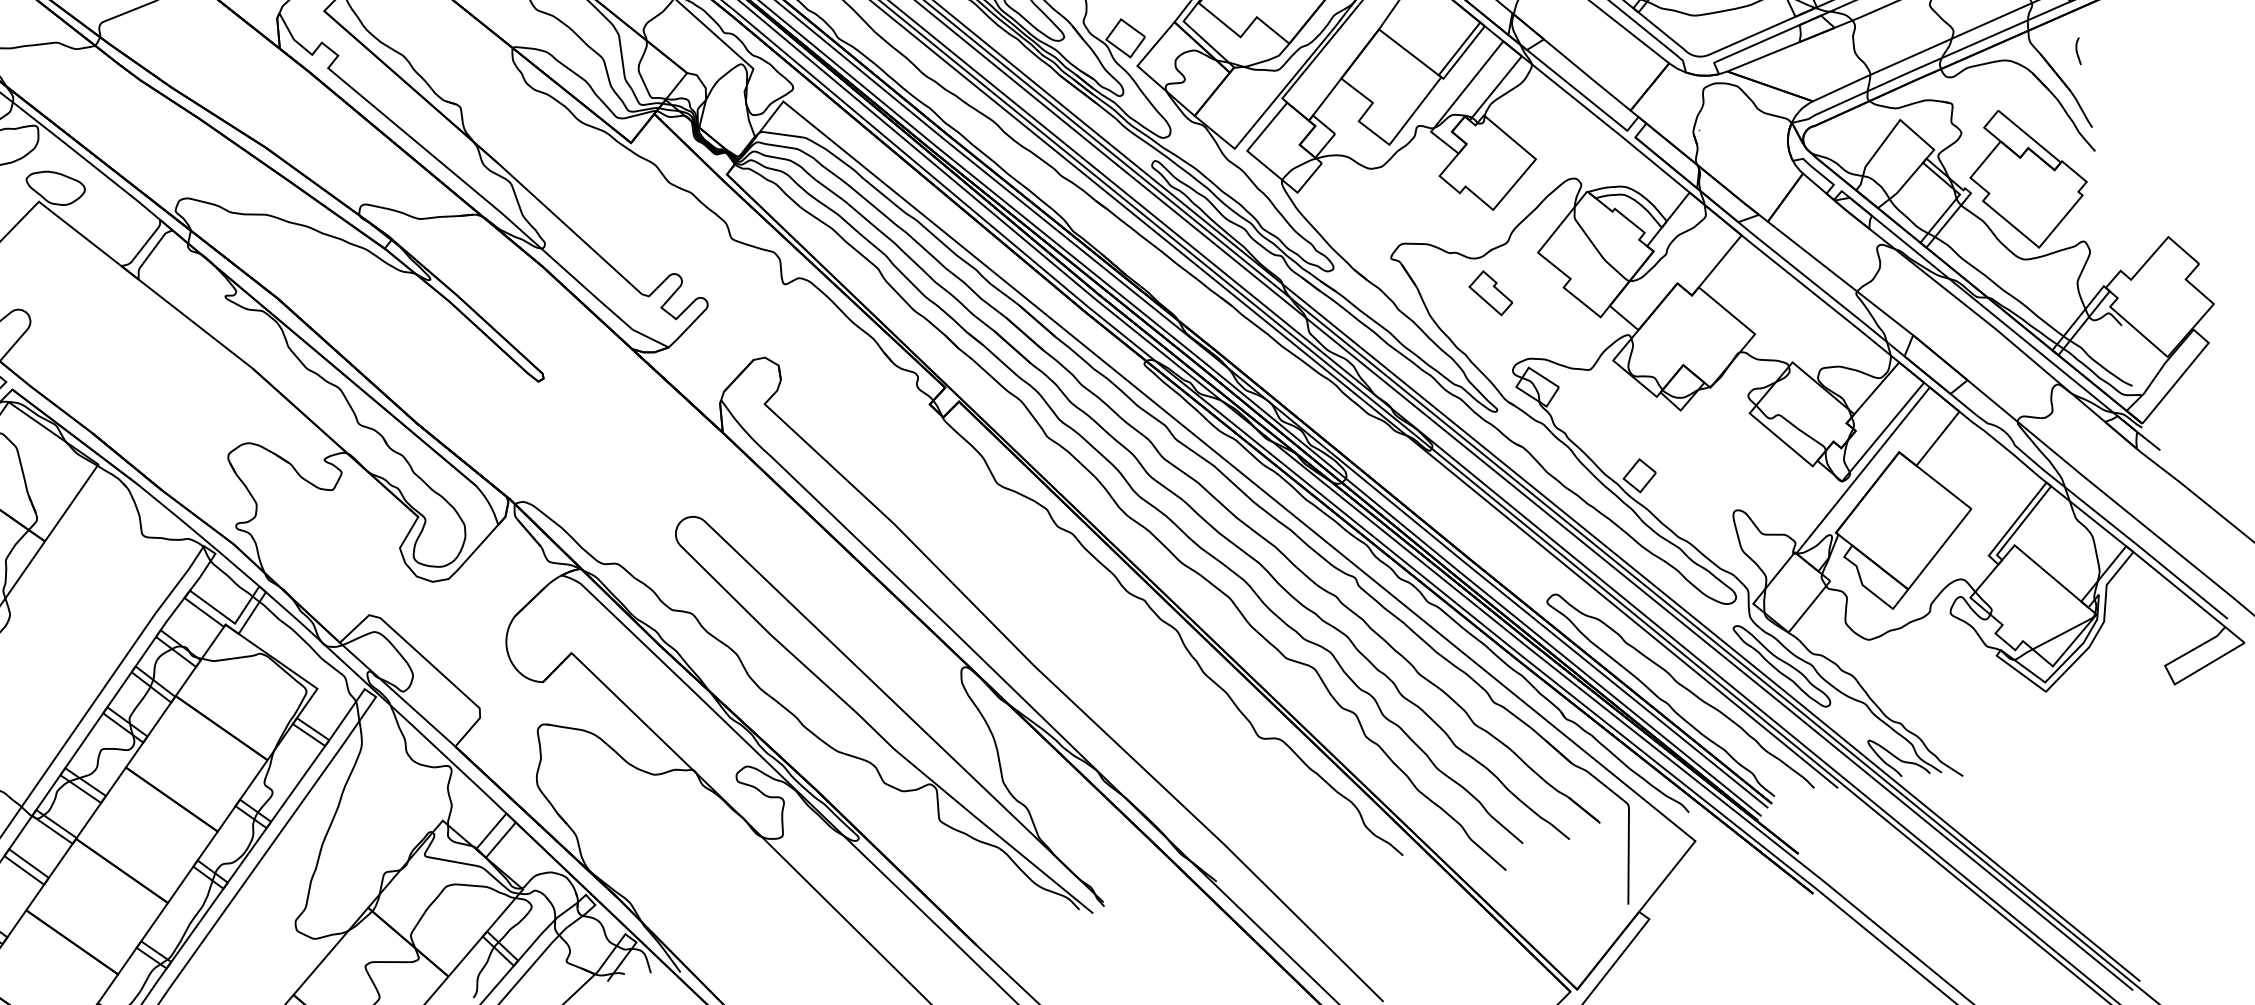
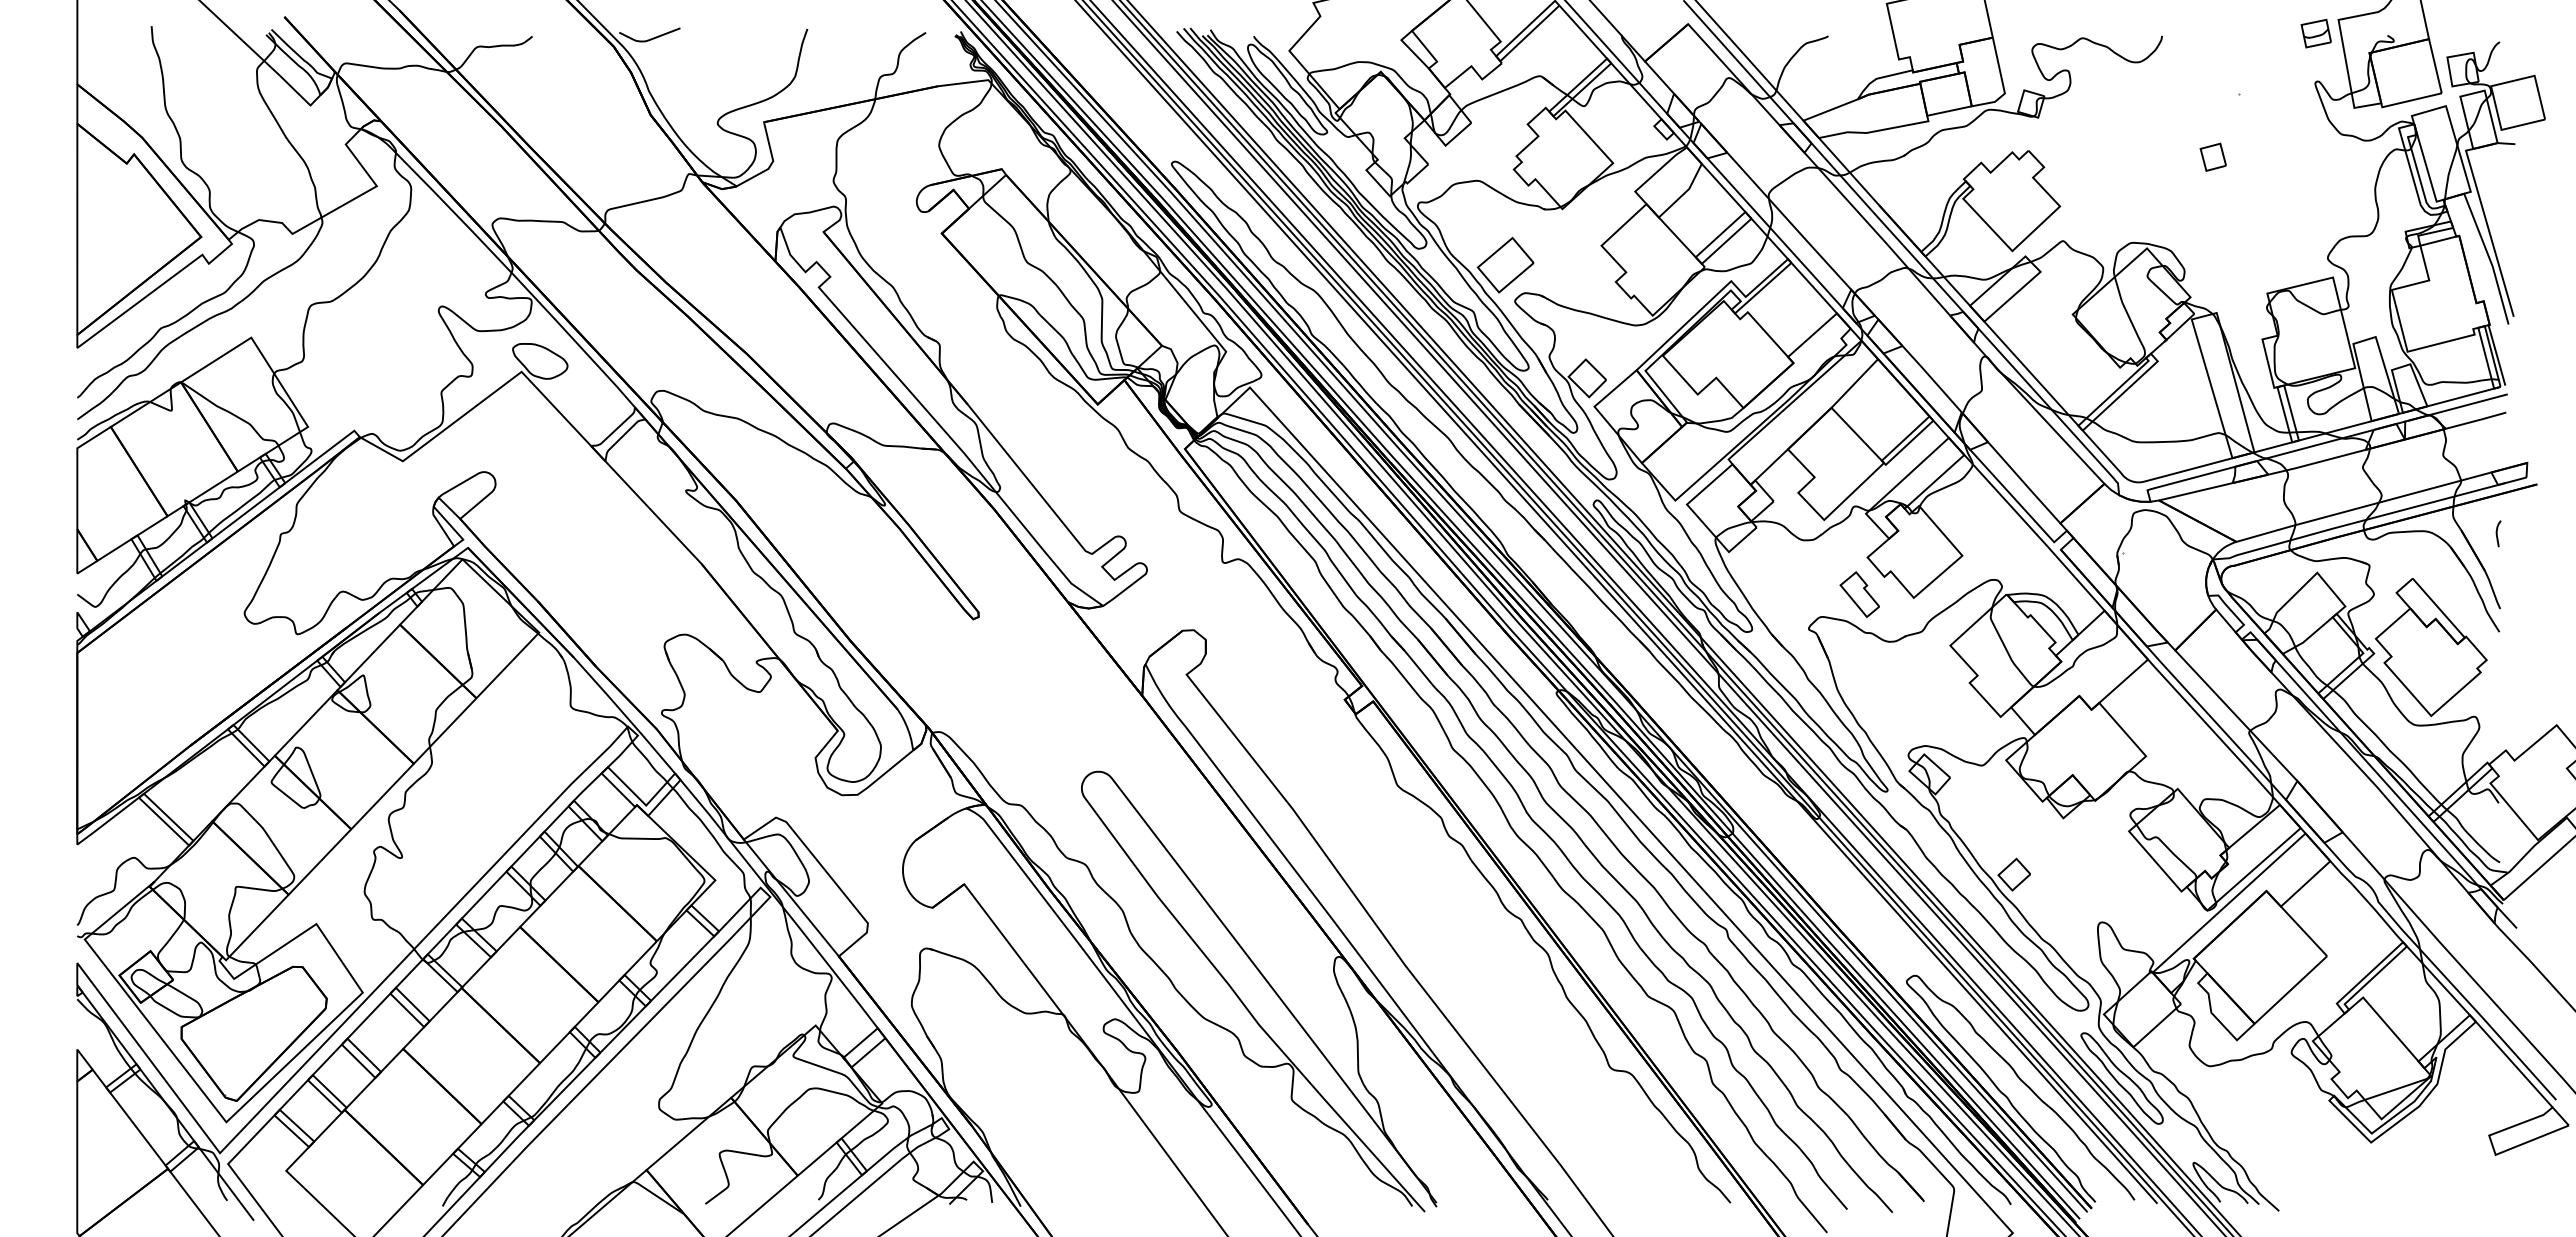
part: (1490, 293) -> (1859, 594), moved

